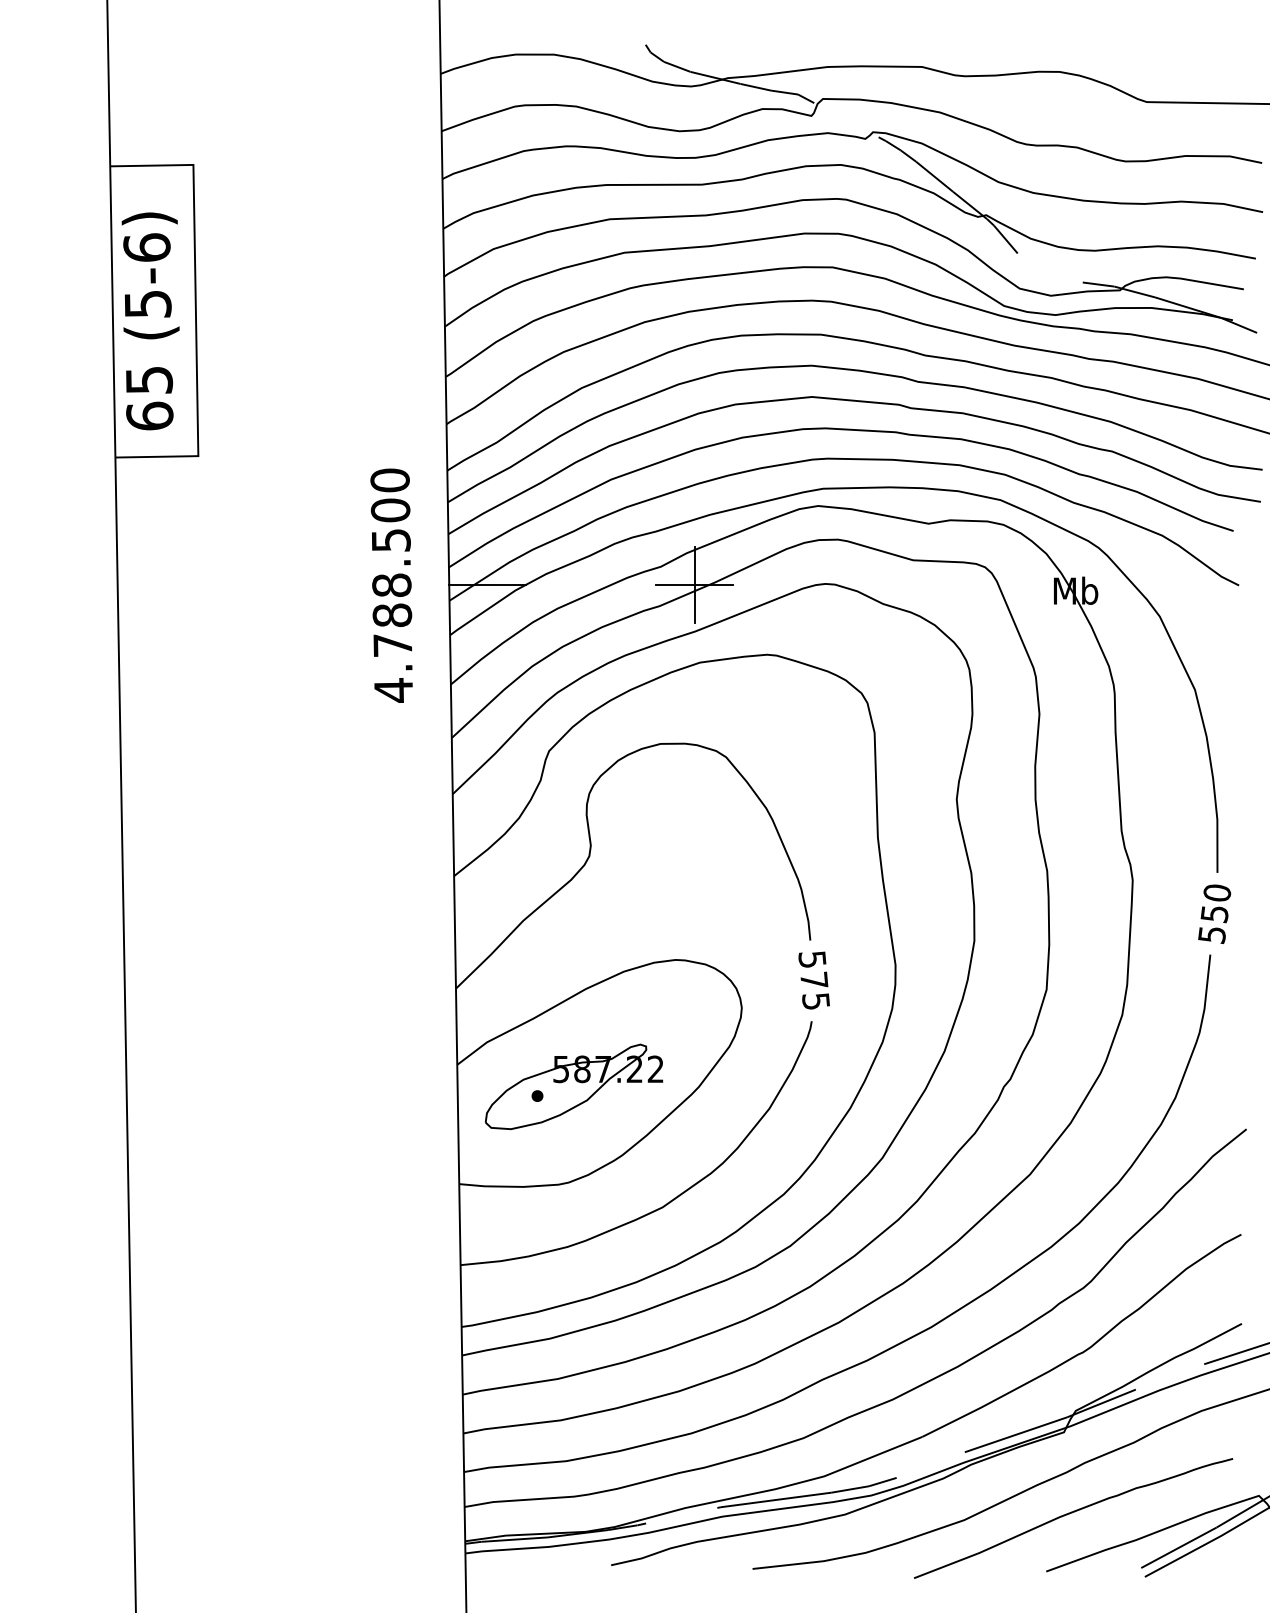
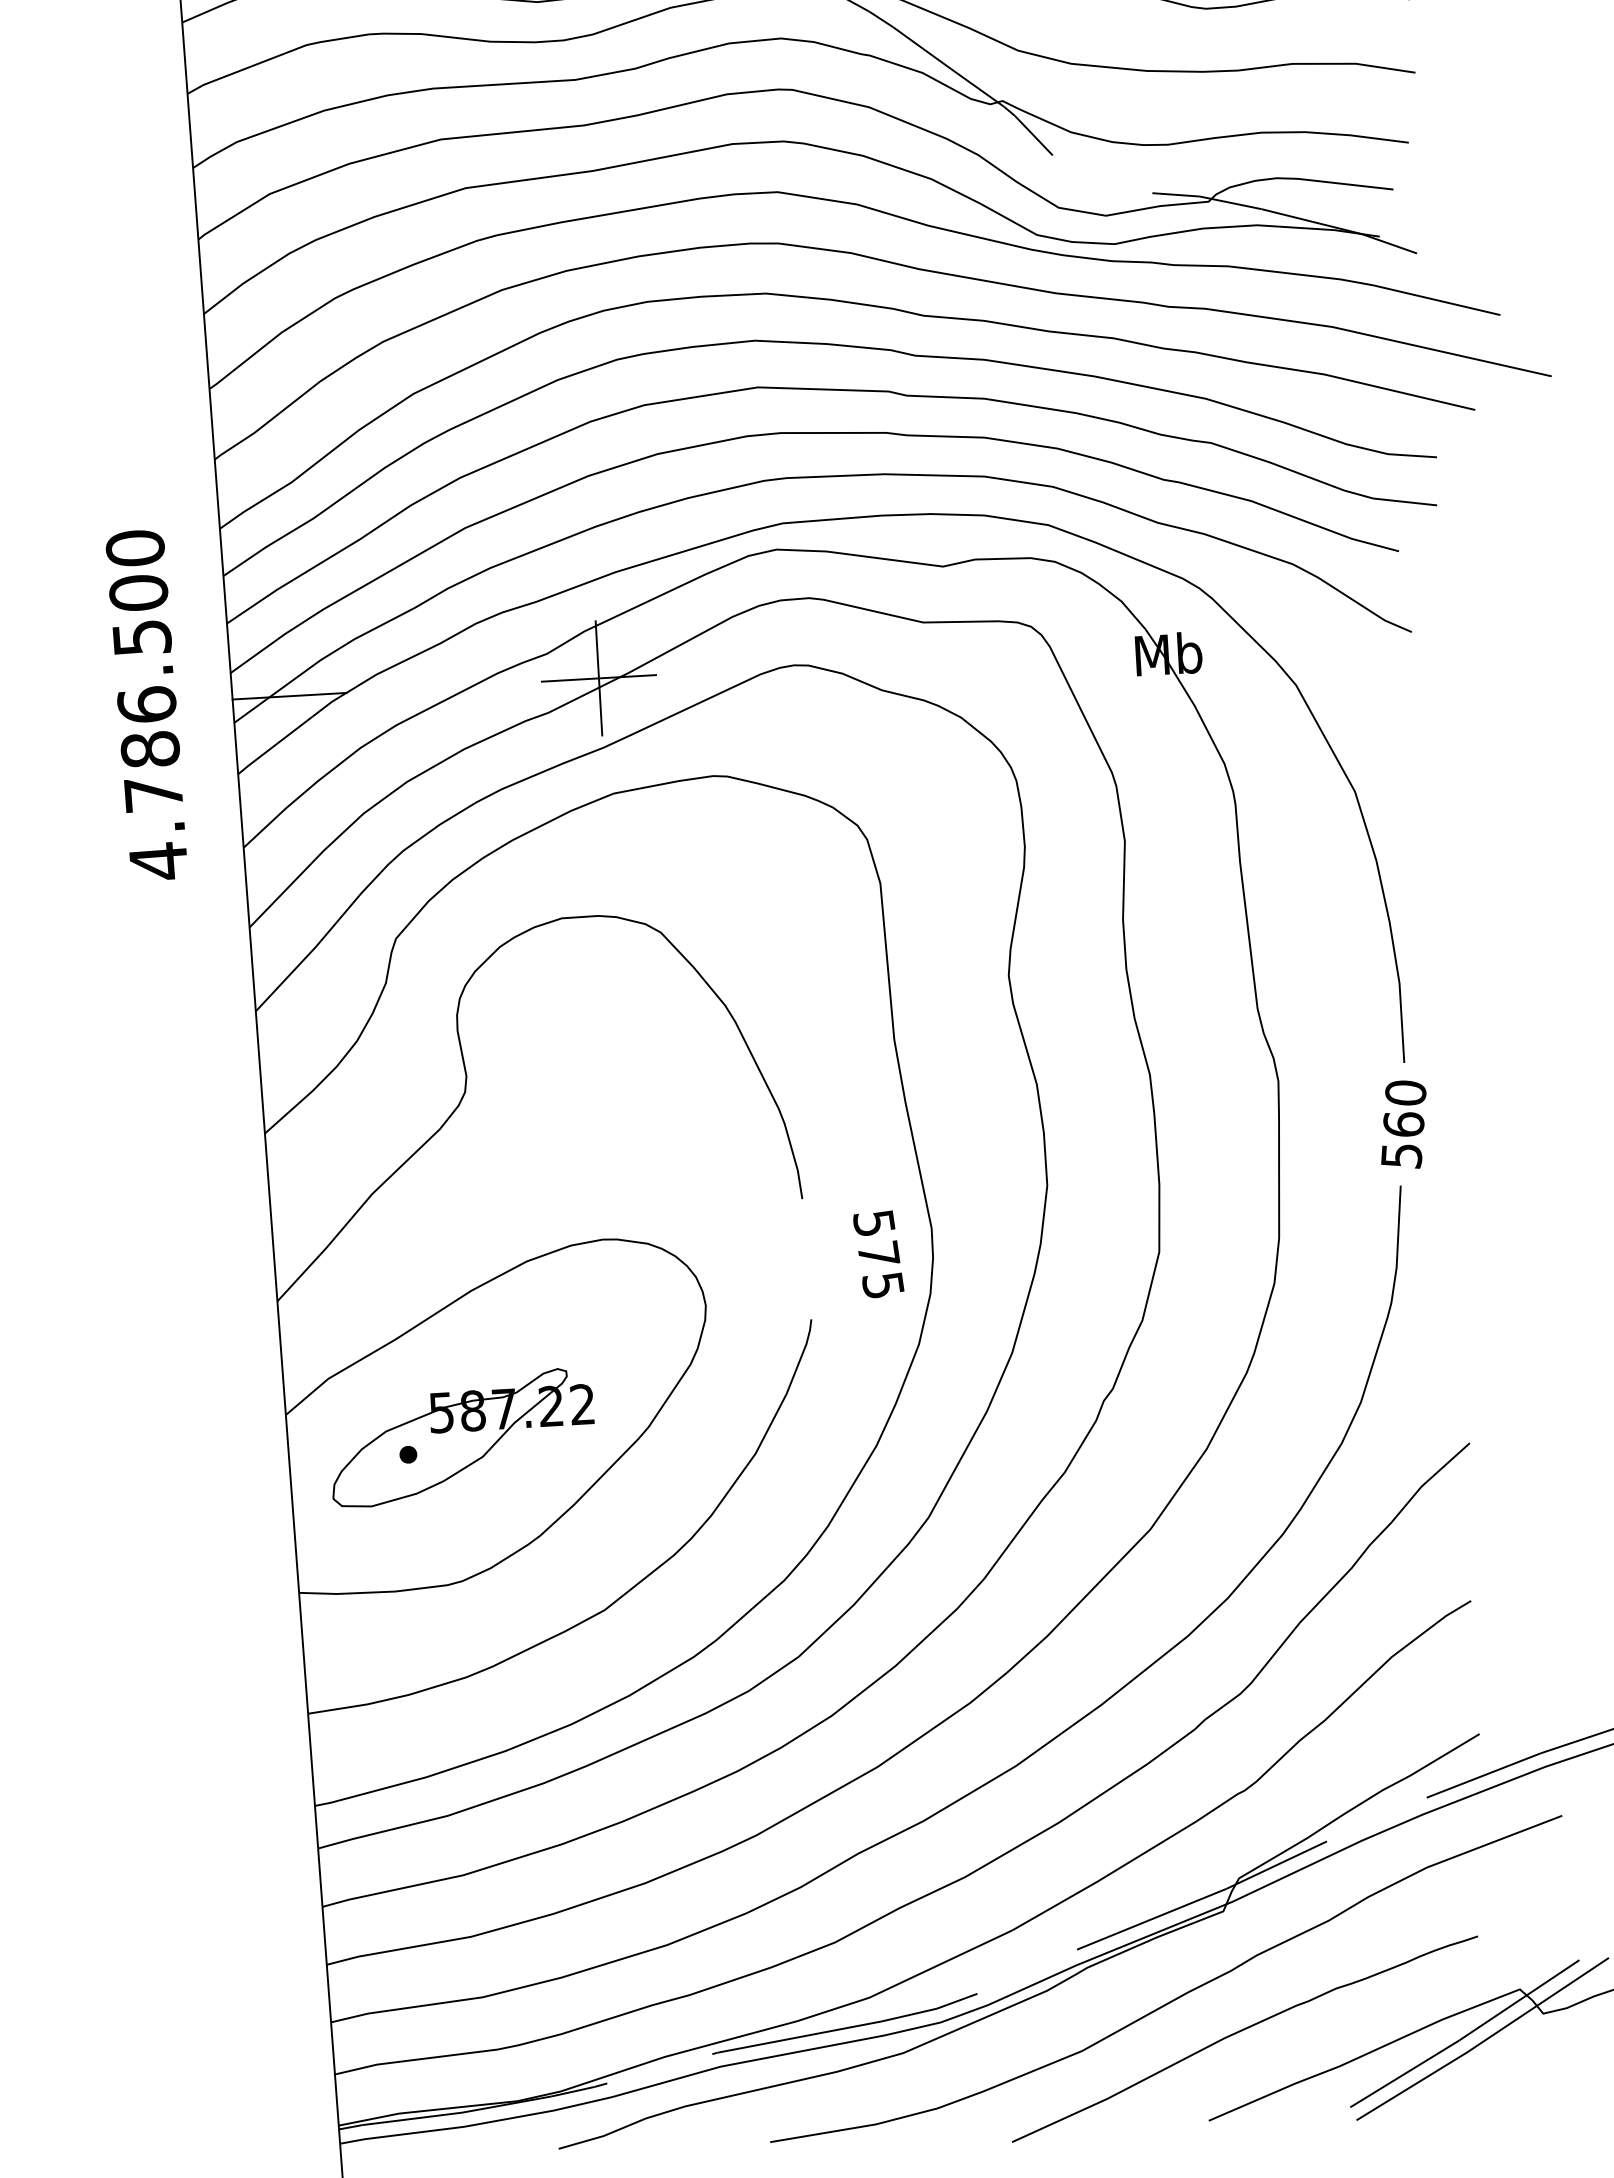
text: (391, 585) -> (146, 705), 4.788.500 -> 4.786.500
text: (1214, 914) -> (1403, 1125), 550 -> 560
text: (813, 980) -> (877, 1254), moved

